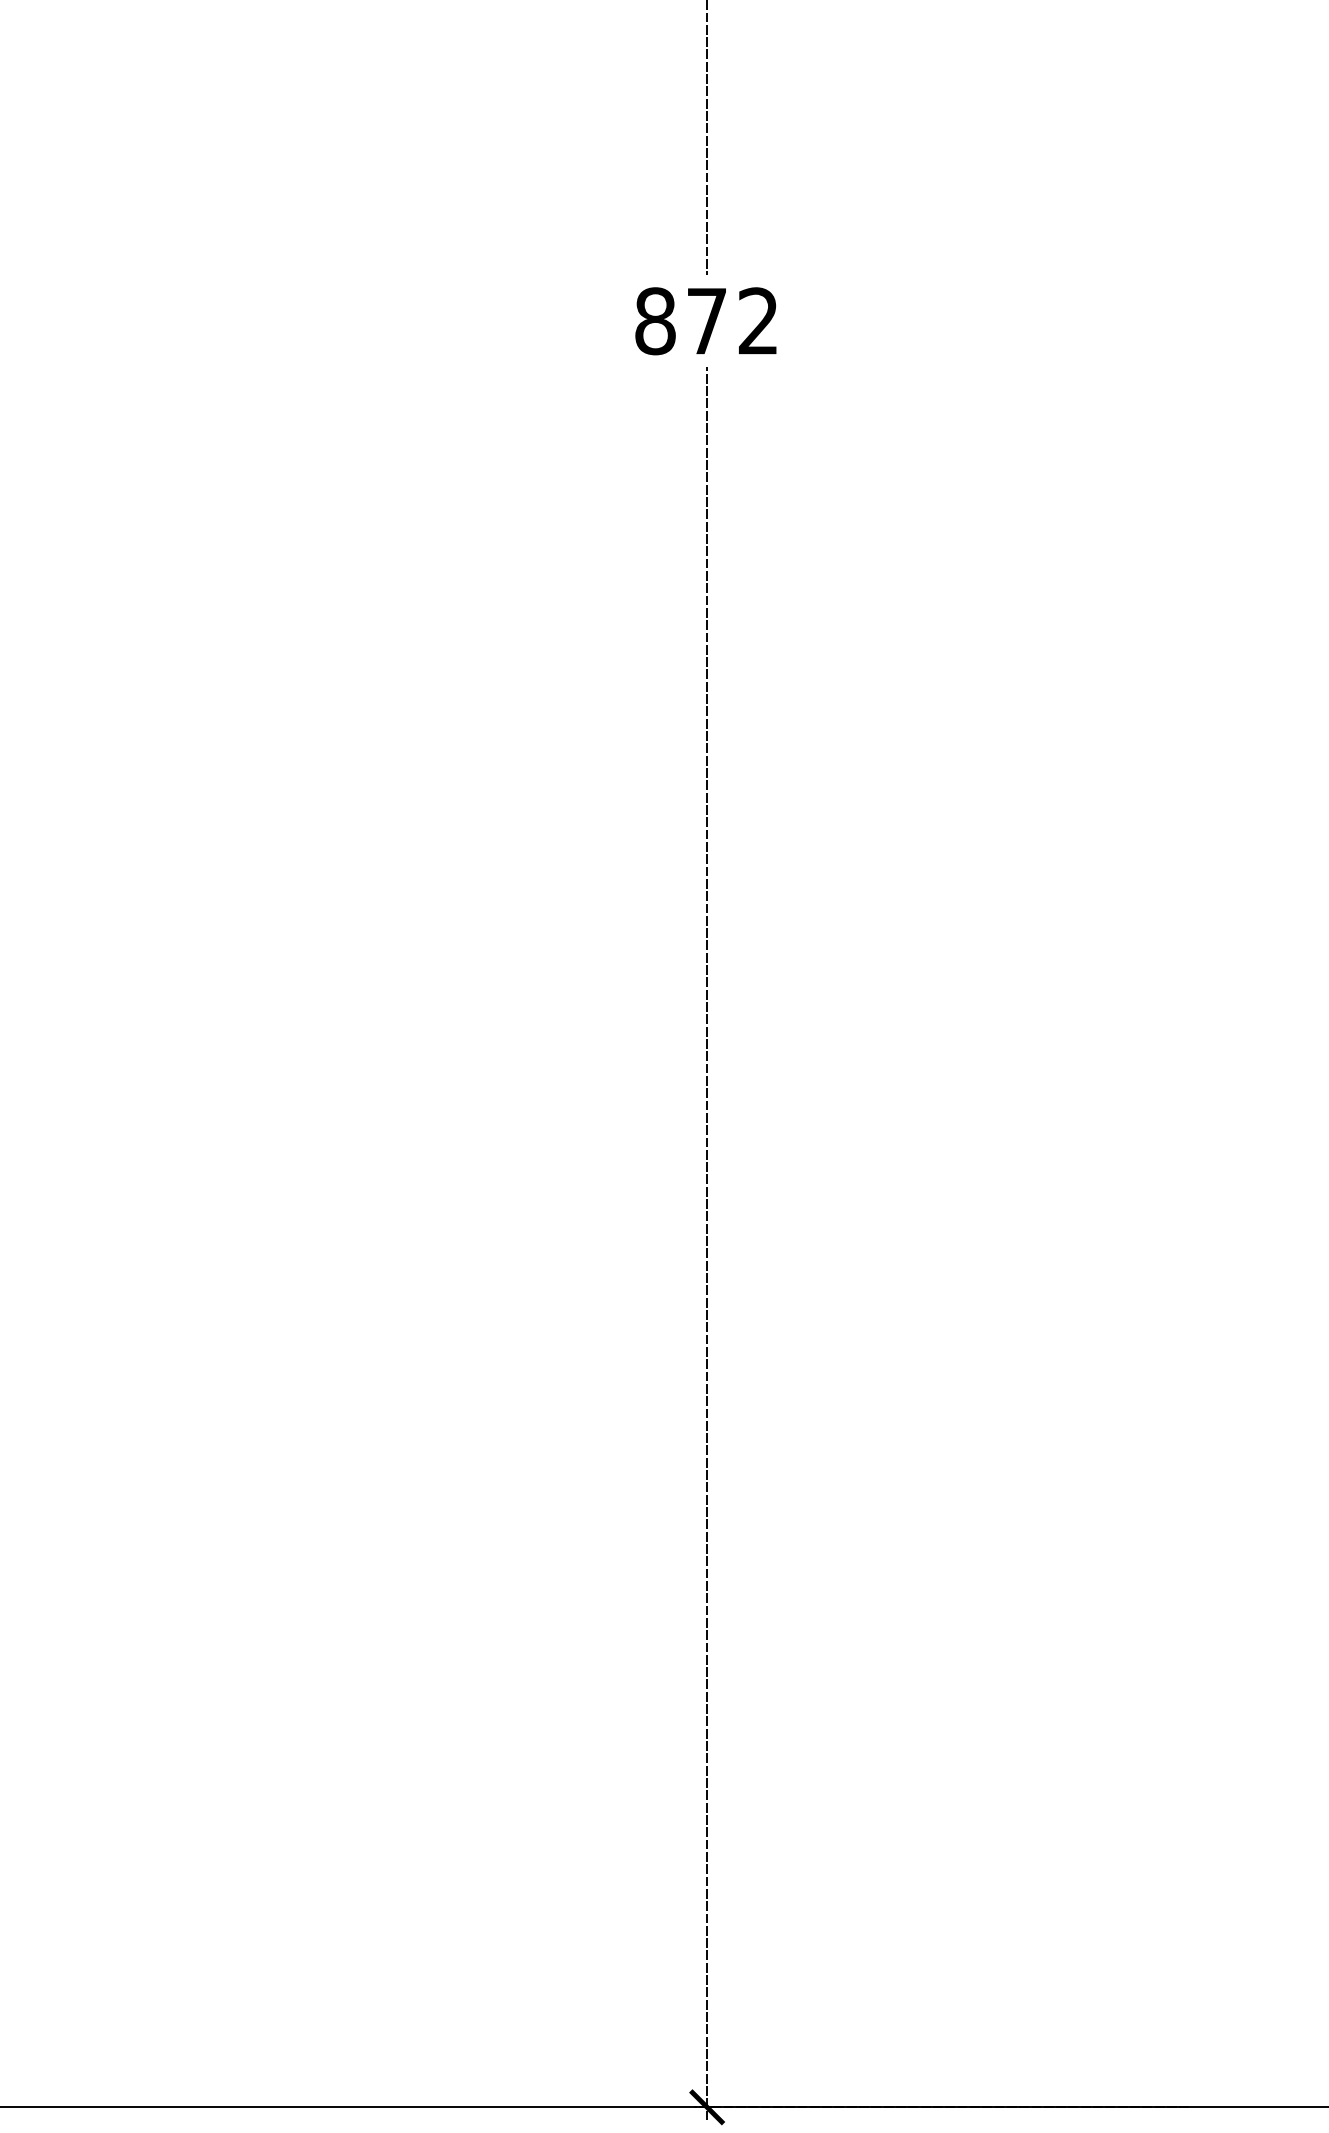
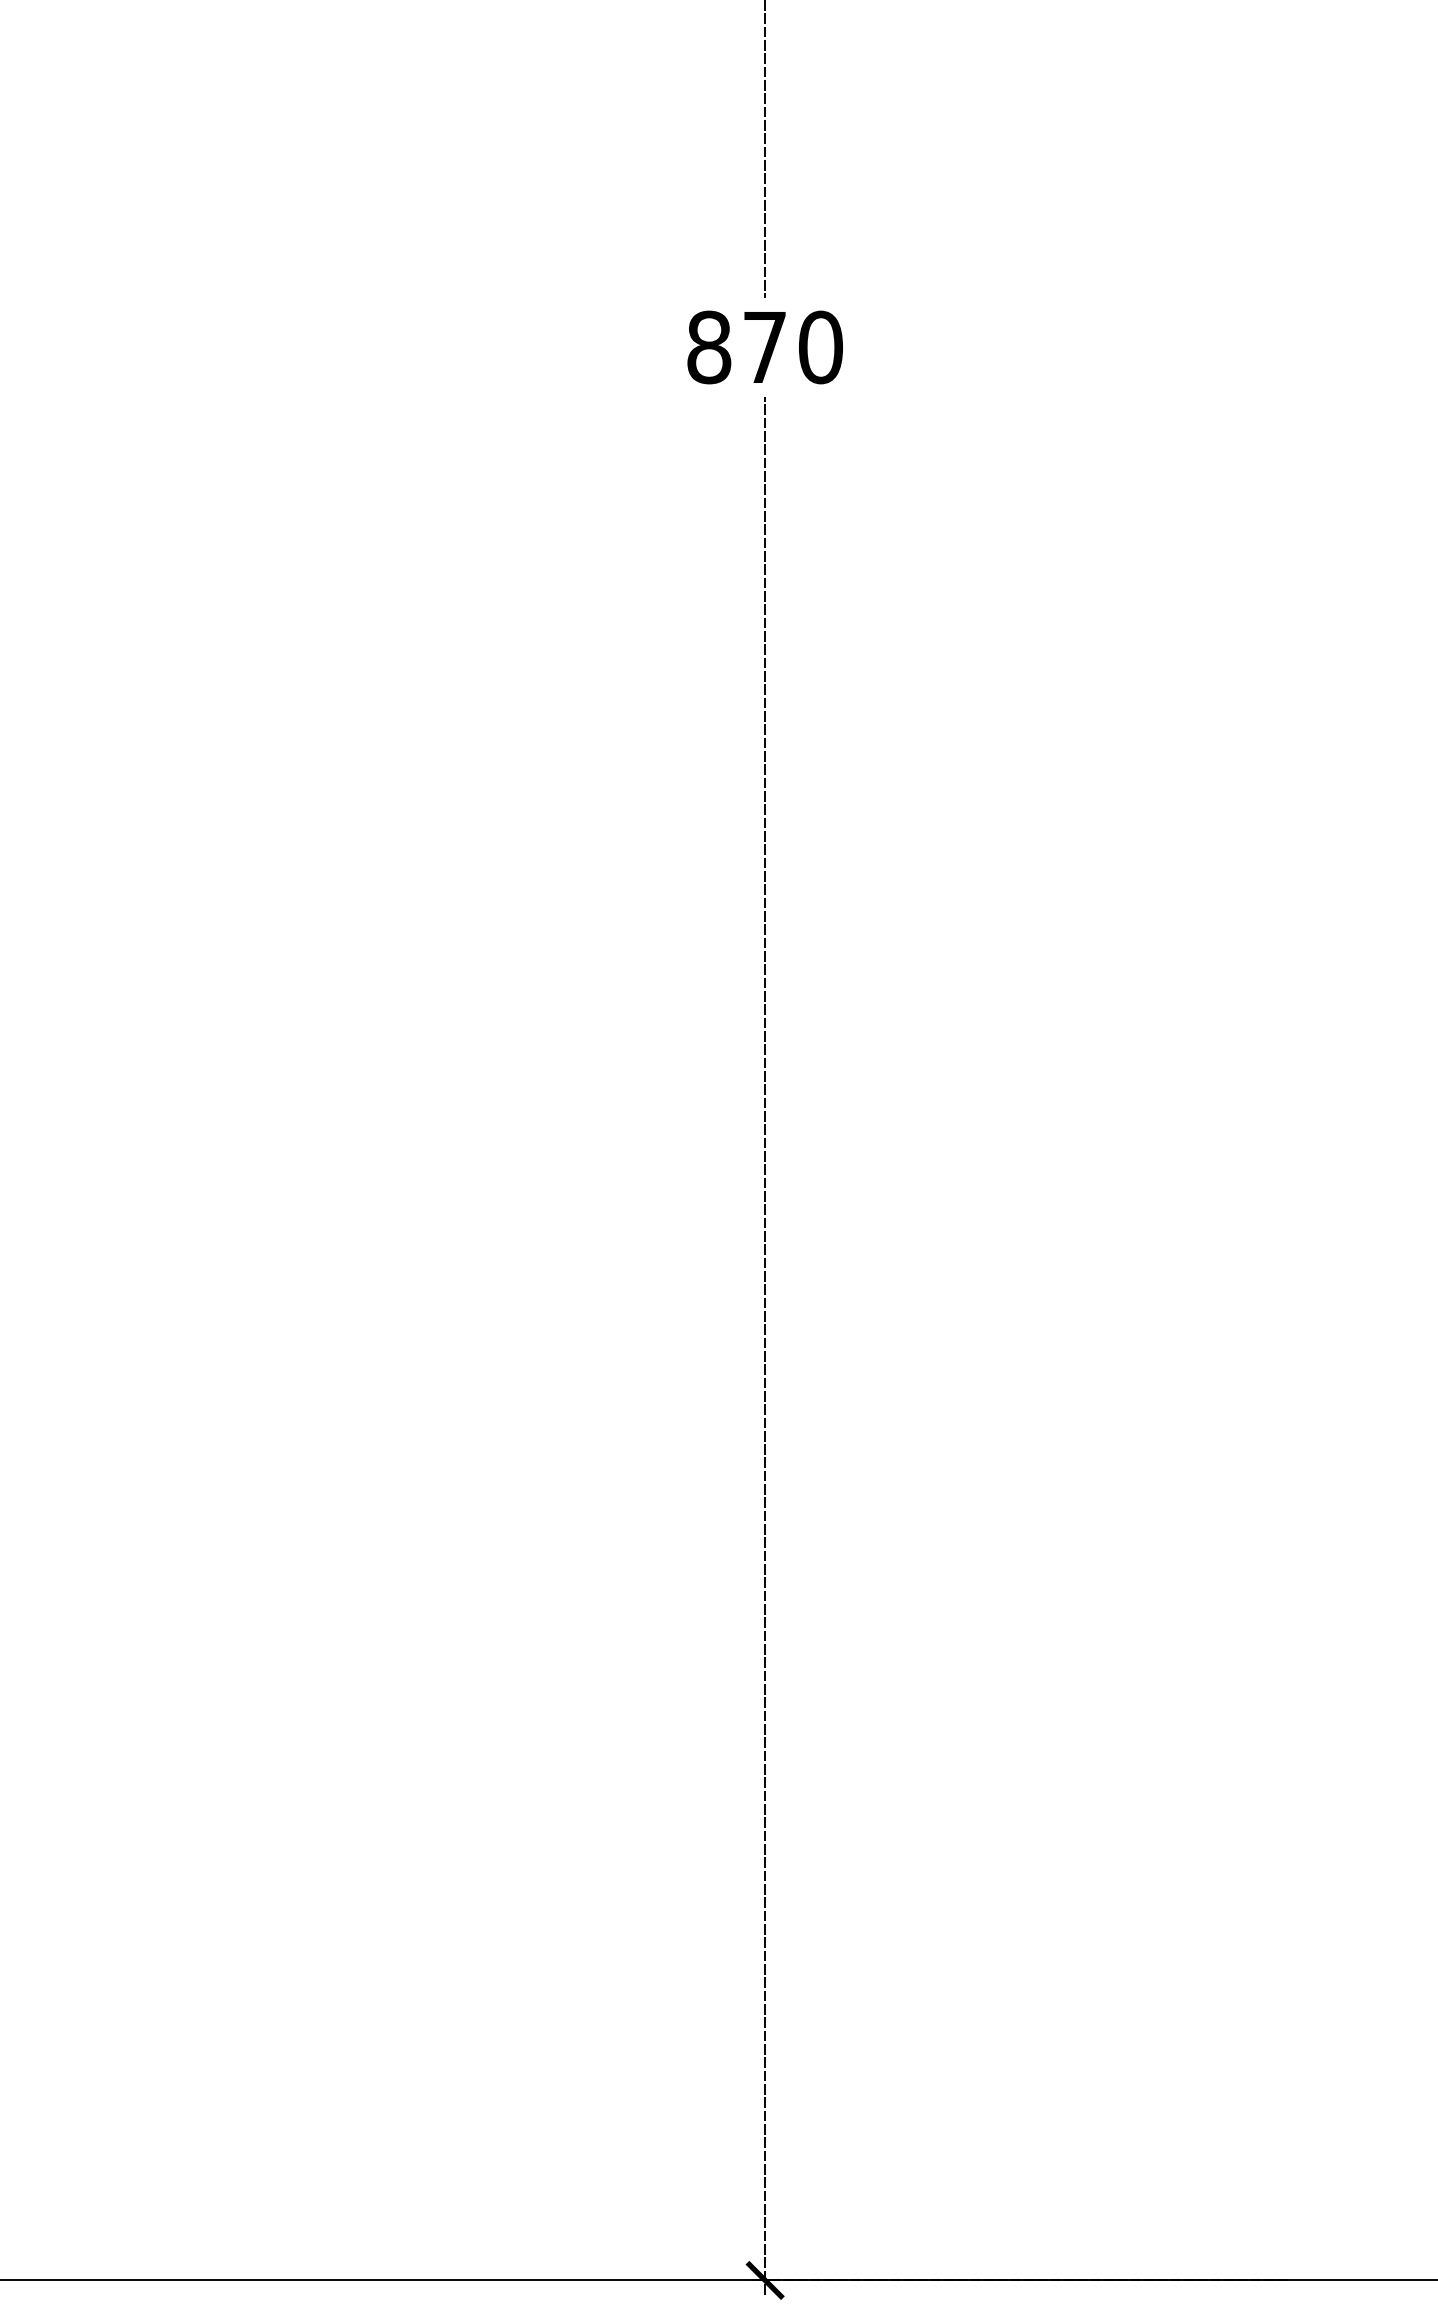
text: (758, 321) -> (820, 347), 872 -> 870

